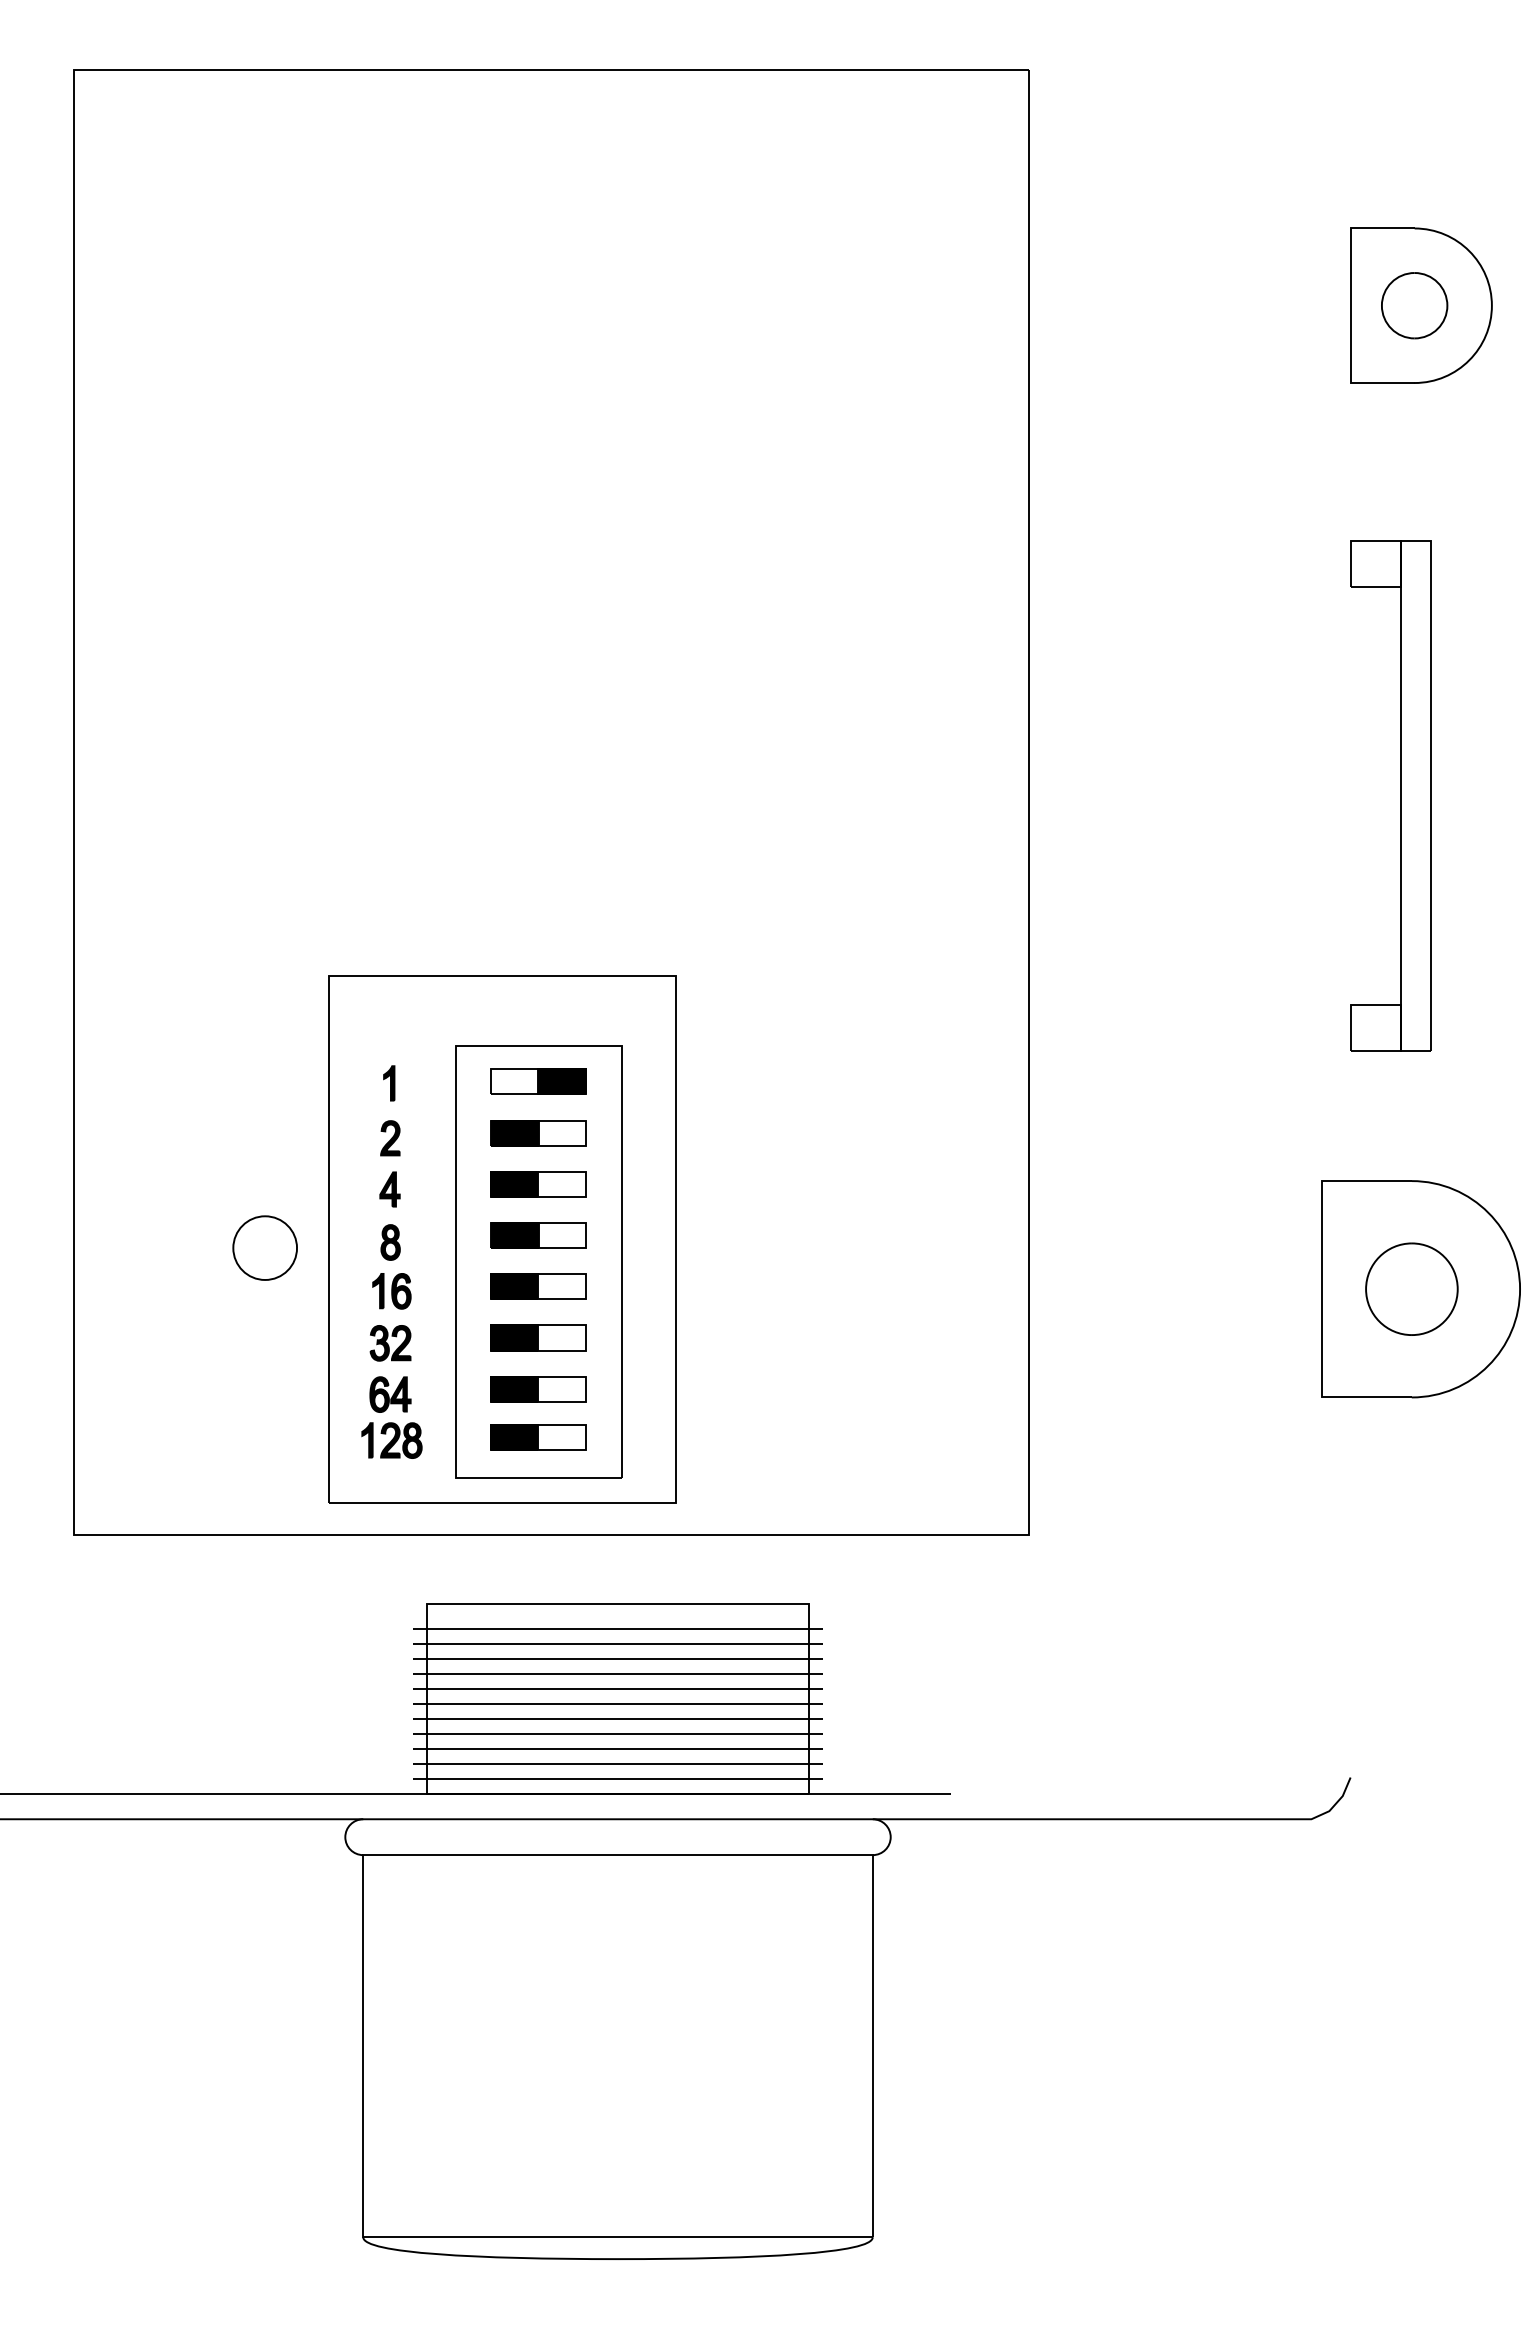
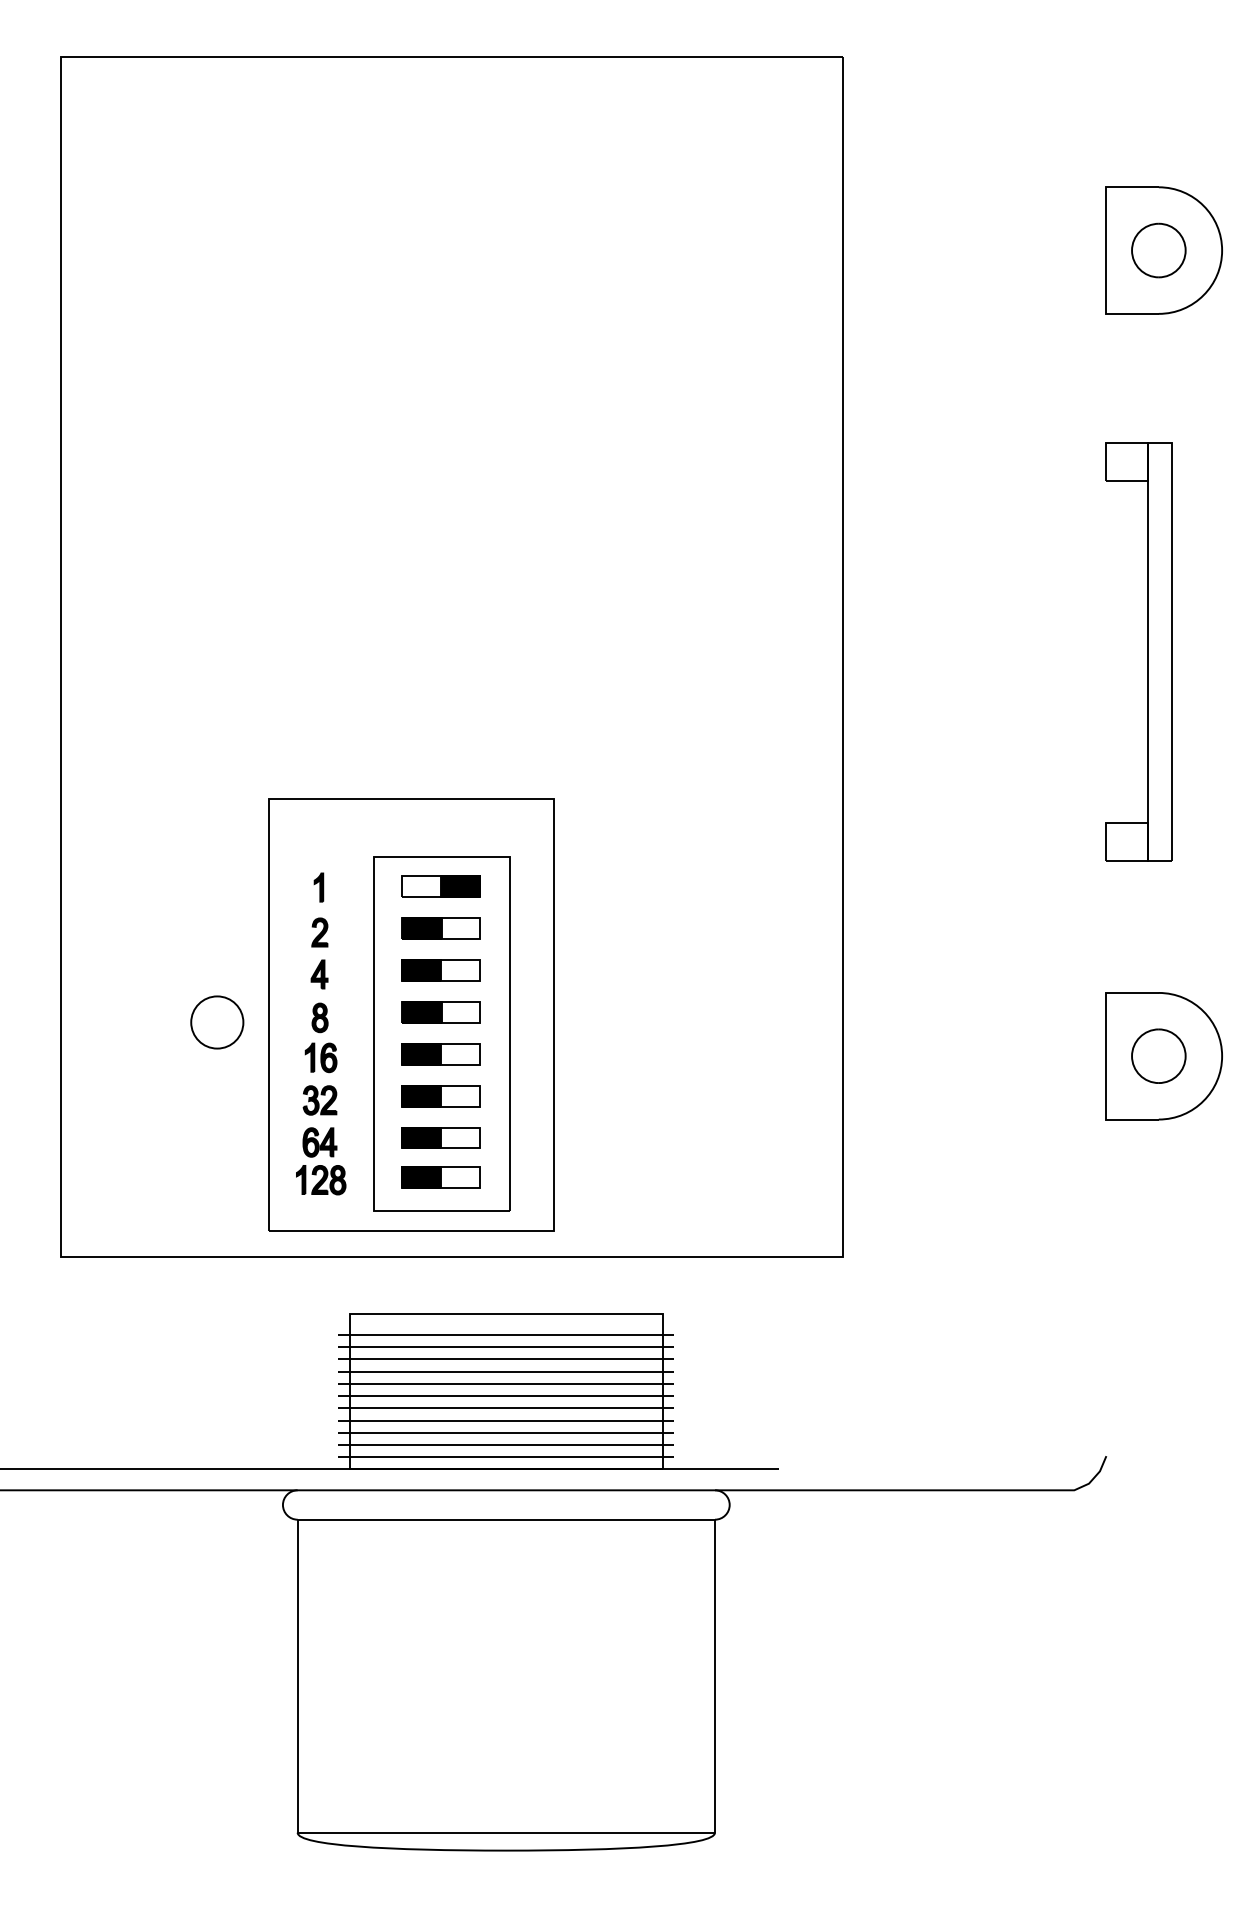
part: (1421, 1289) -> (1164, 1056), size x0.71

